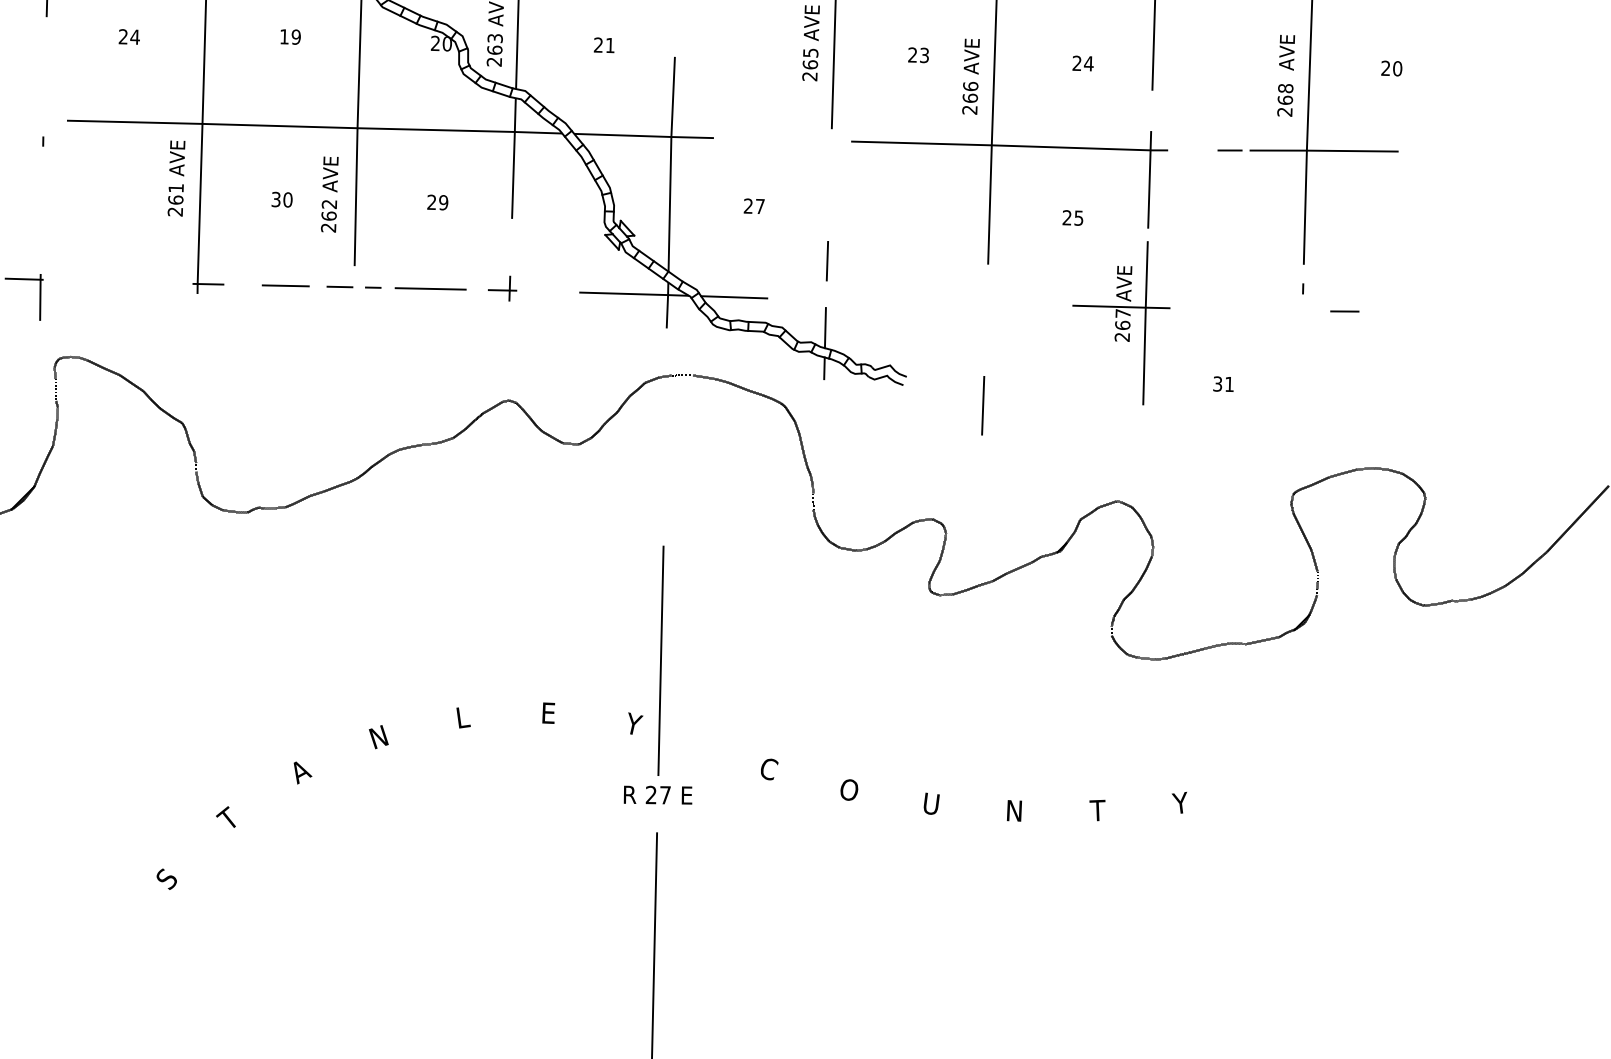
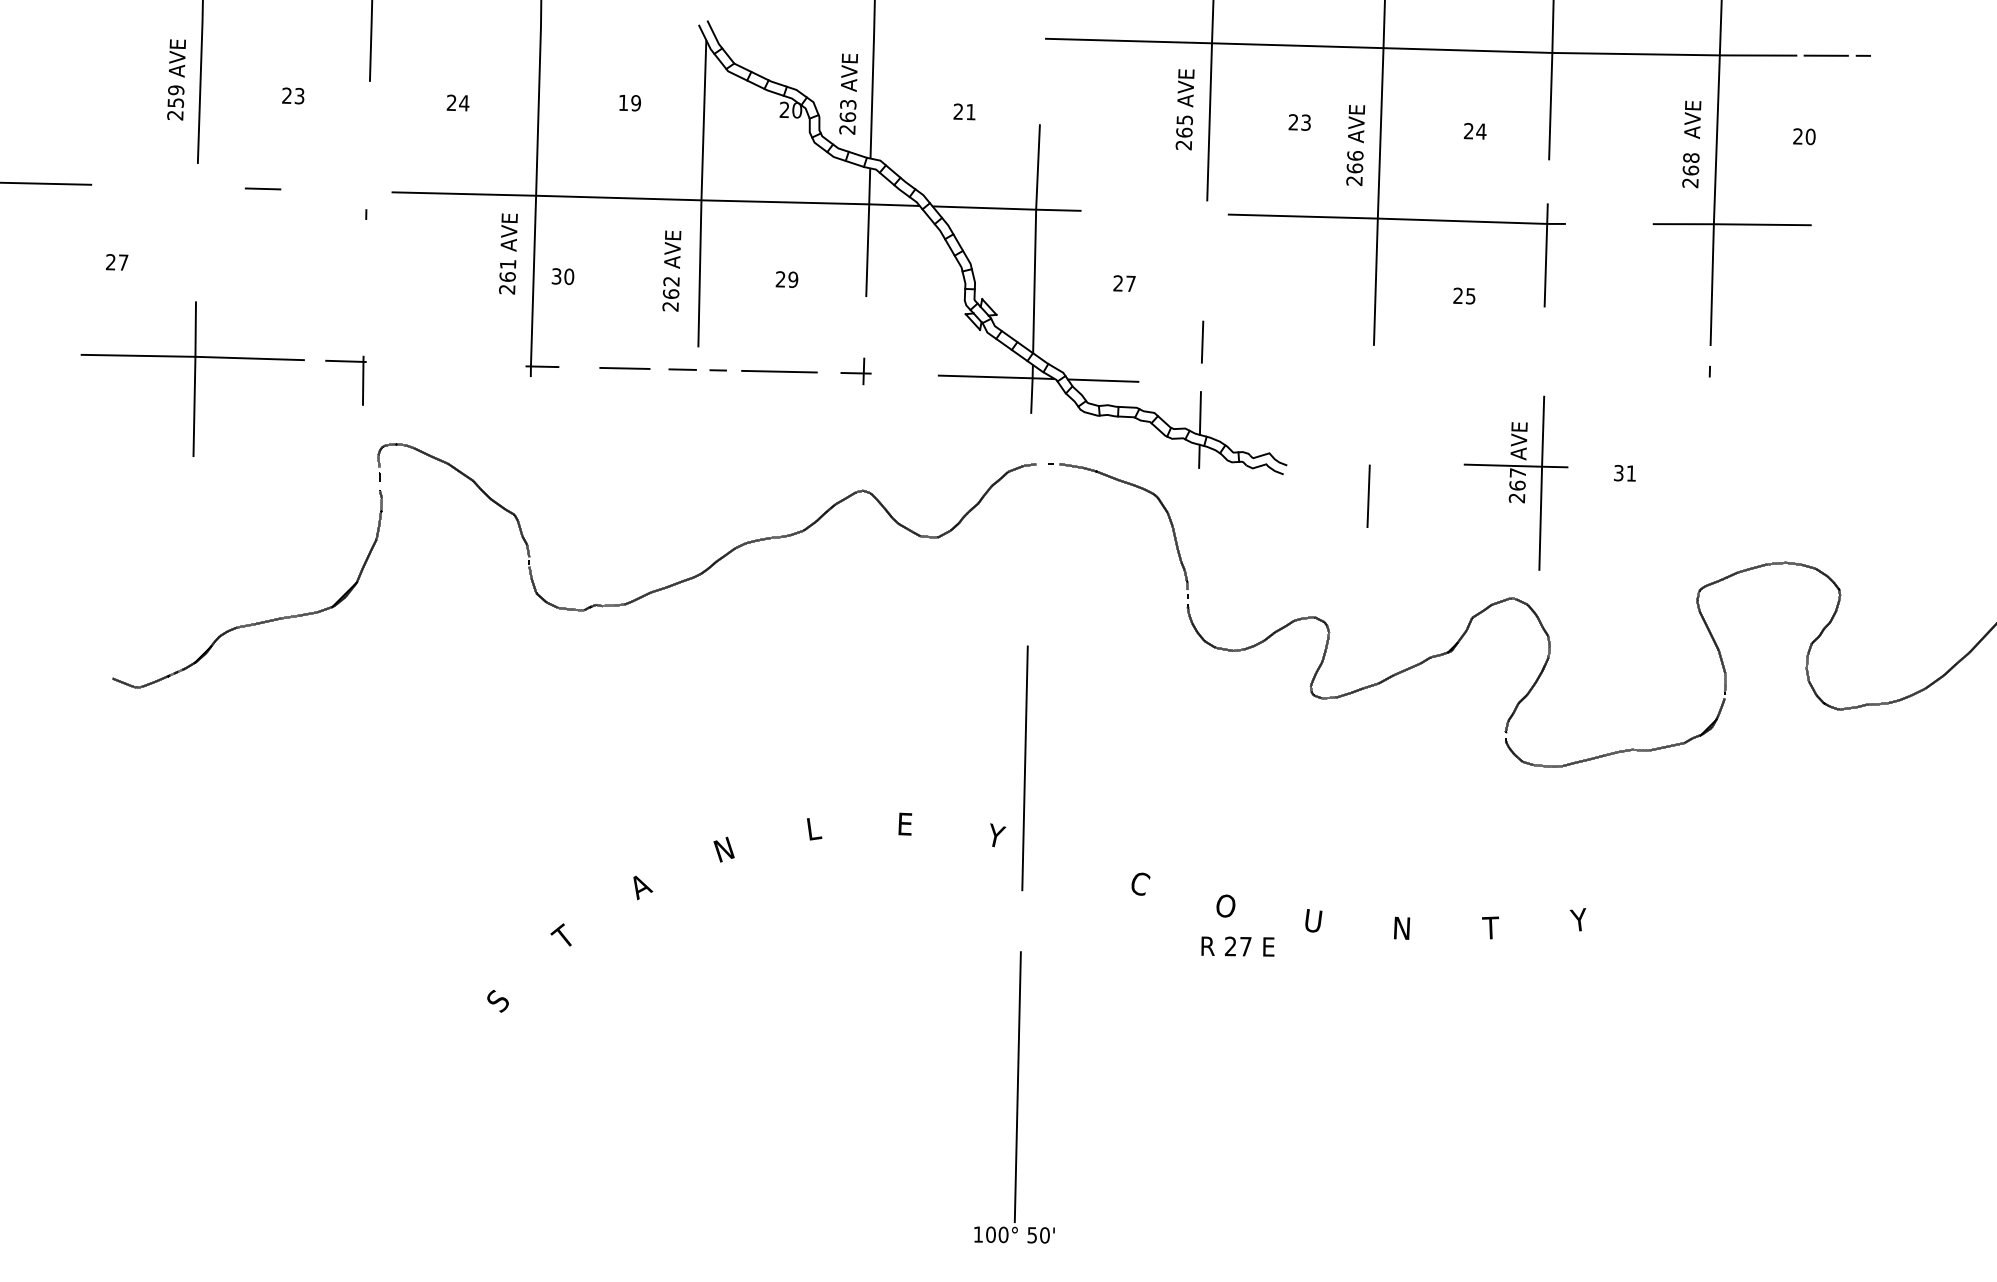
line: (1229, 150) -> (1631, 224), removed
text: (281, 199) -> (562, 276), moved
line: (1344, 311) -> (1753, 395), removed
part: (1120, 322) -> (1515, 482), moved
text: (657, 795) -> (1237, 946), moved

